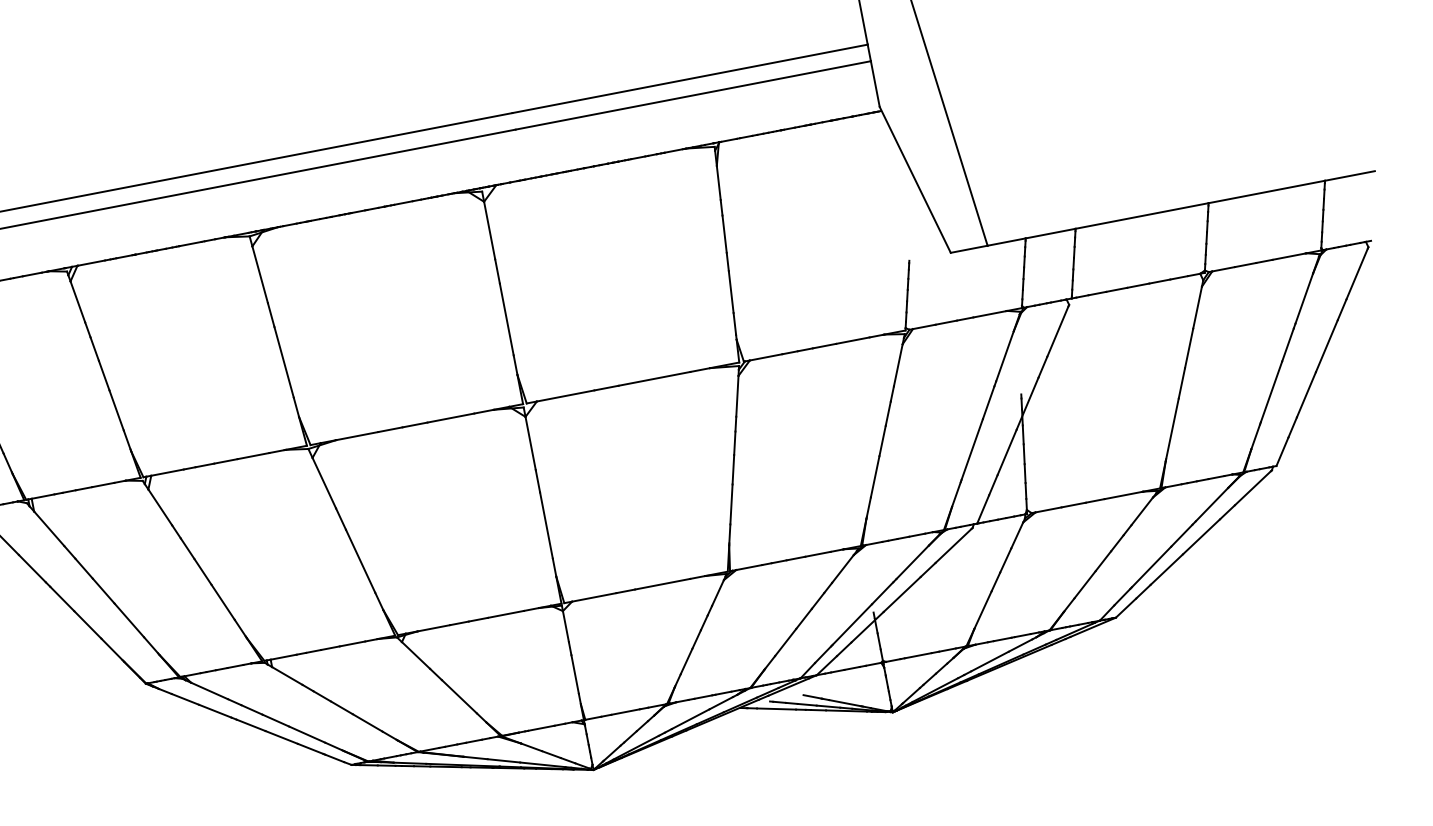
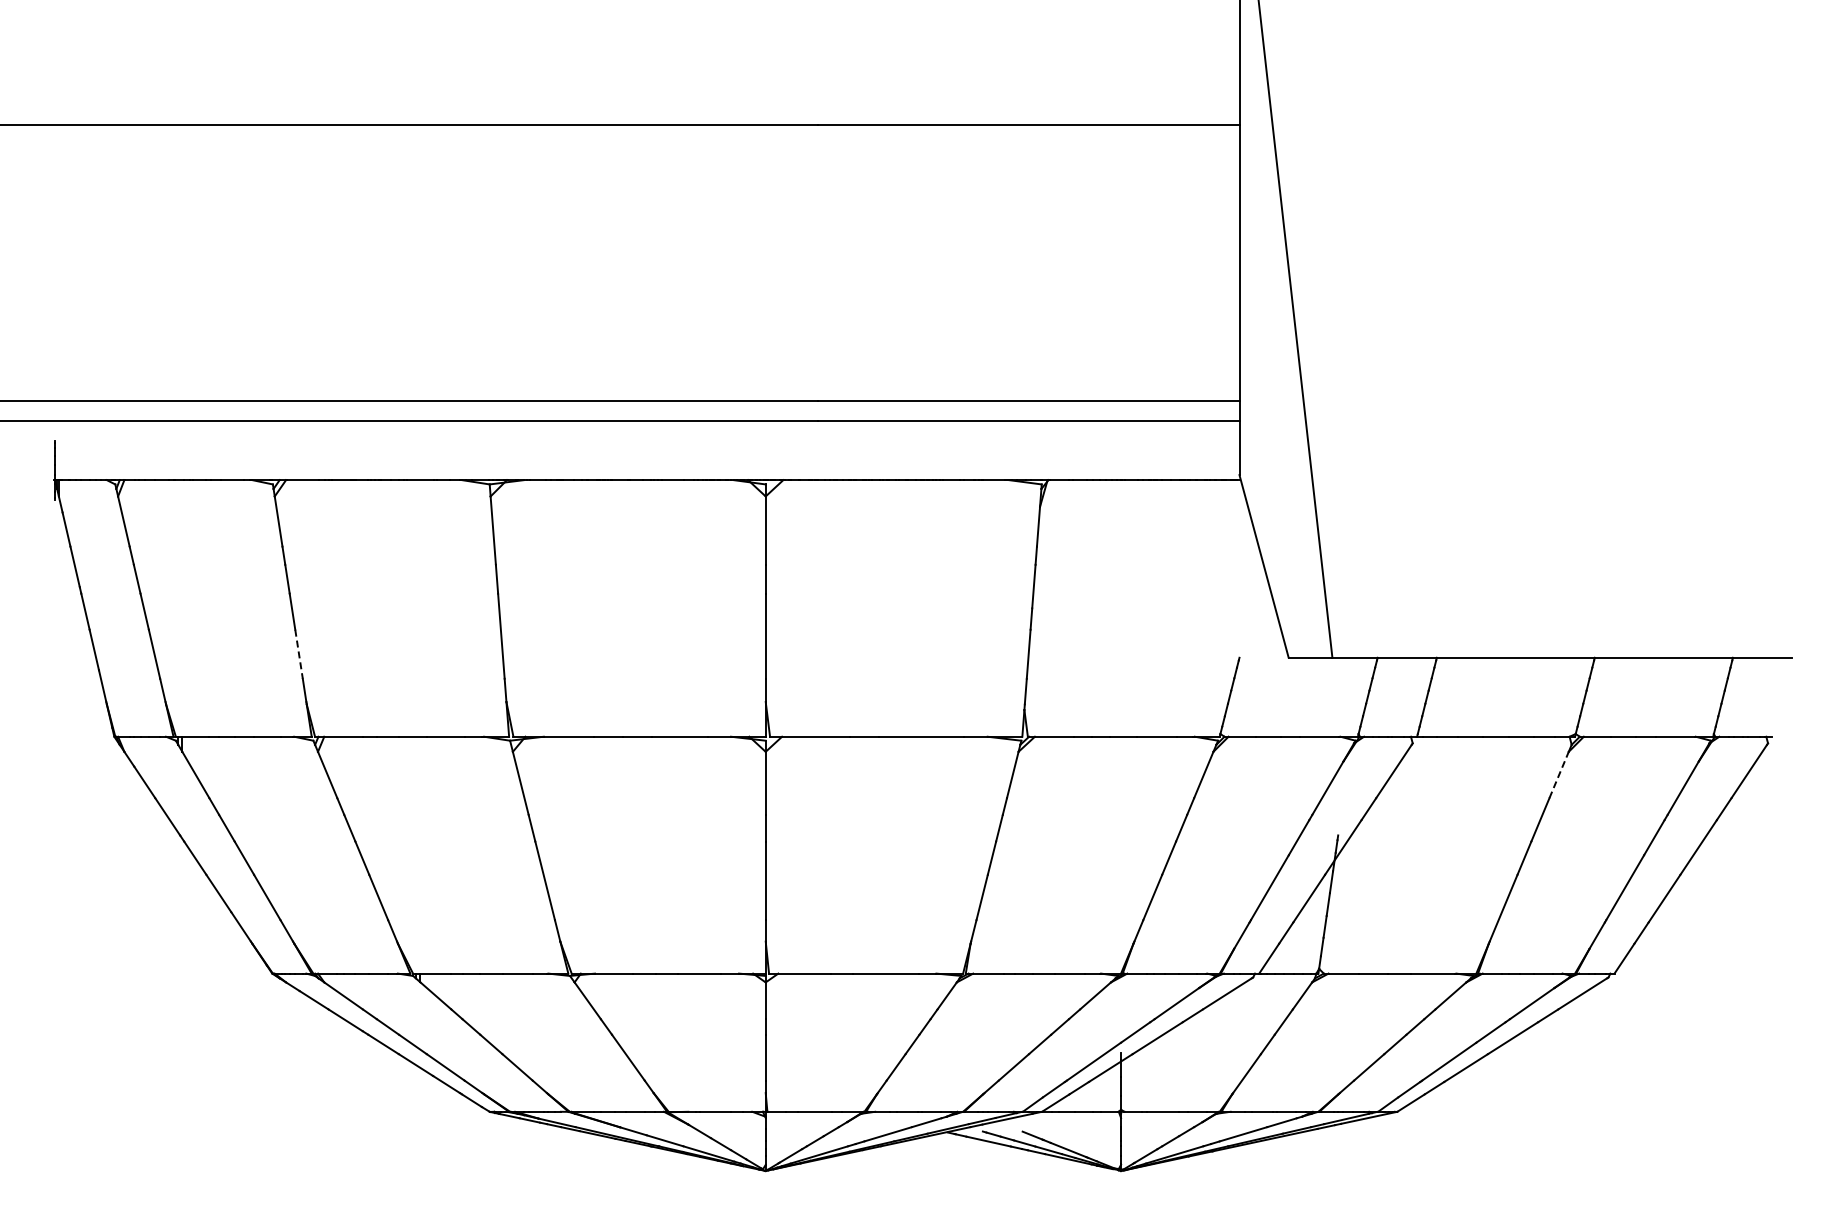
line: (1197, 307) -> (1559, 774), solid -> dashed
line: (117, 410) -> (299, 654), solid -> dashed

